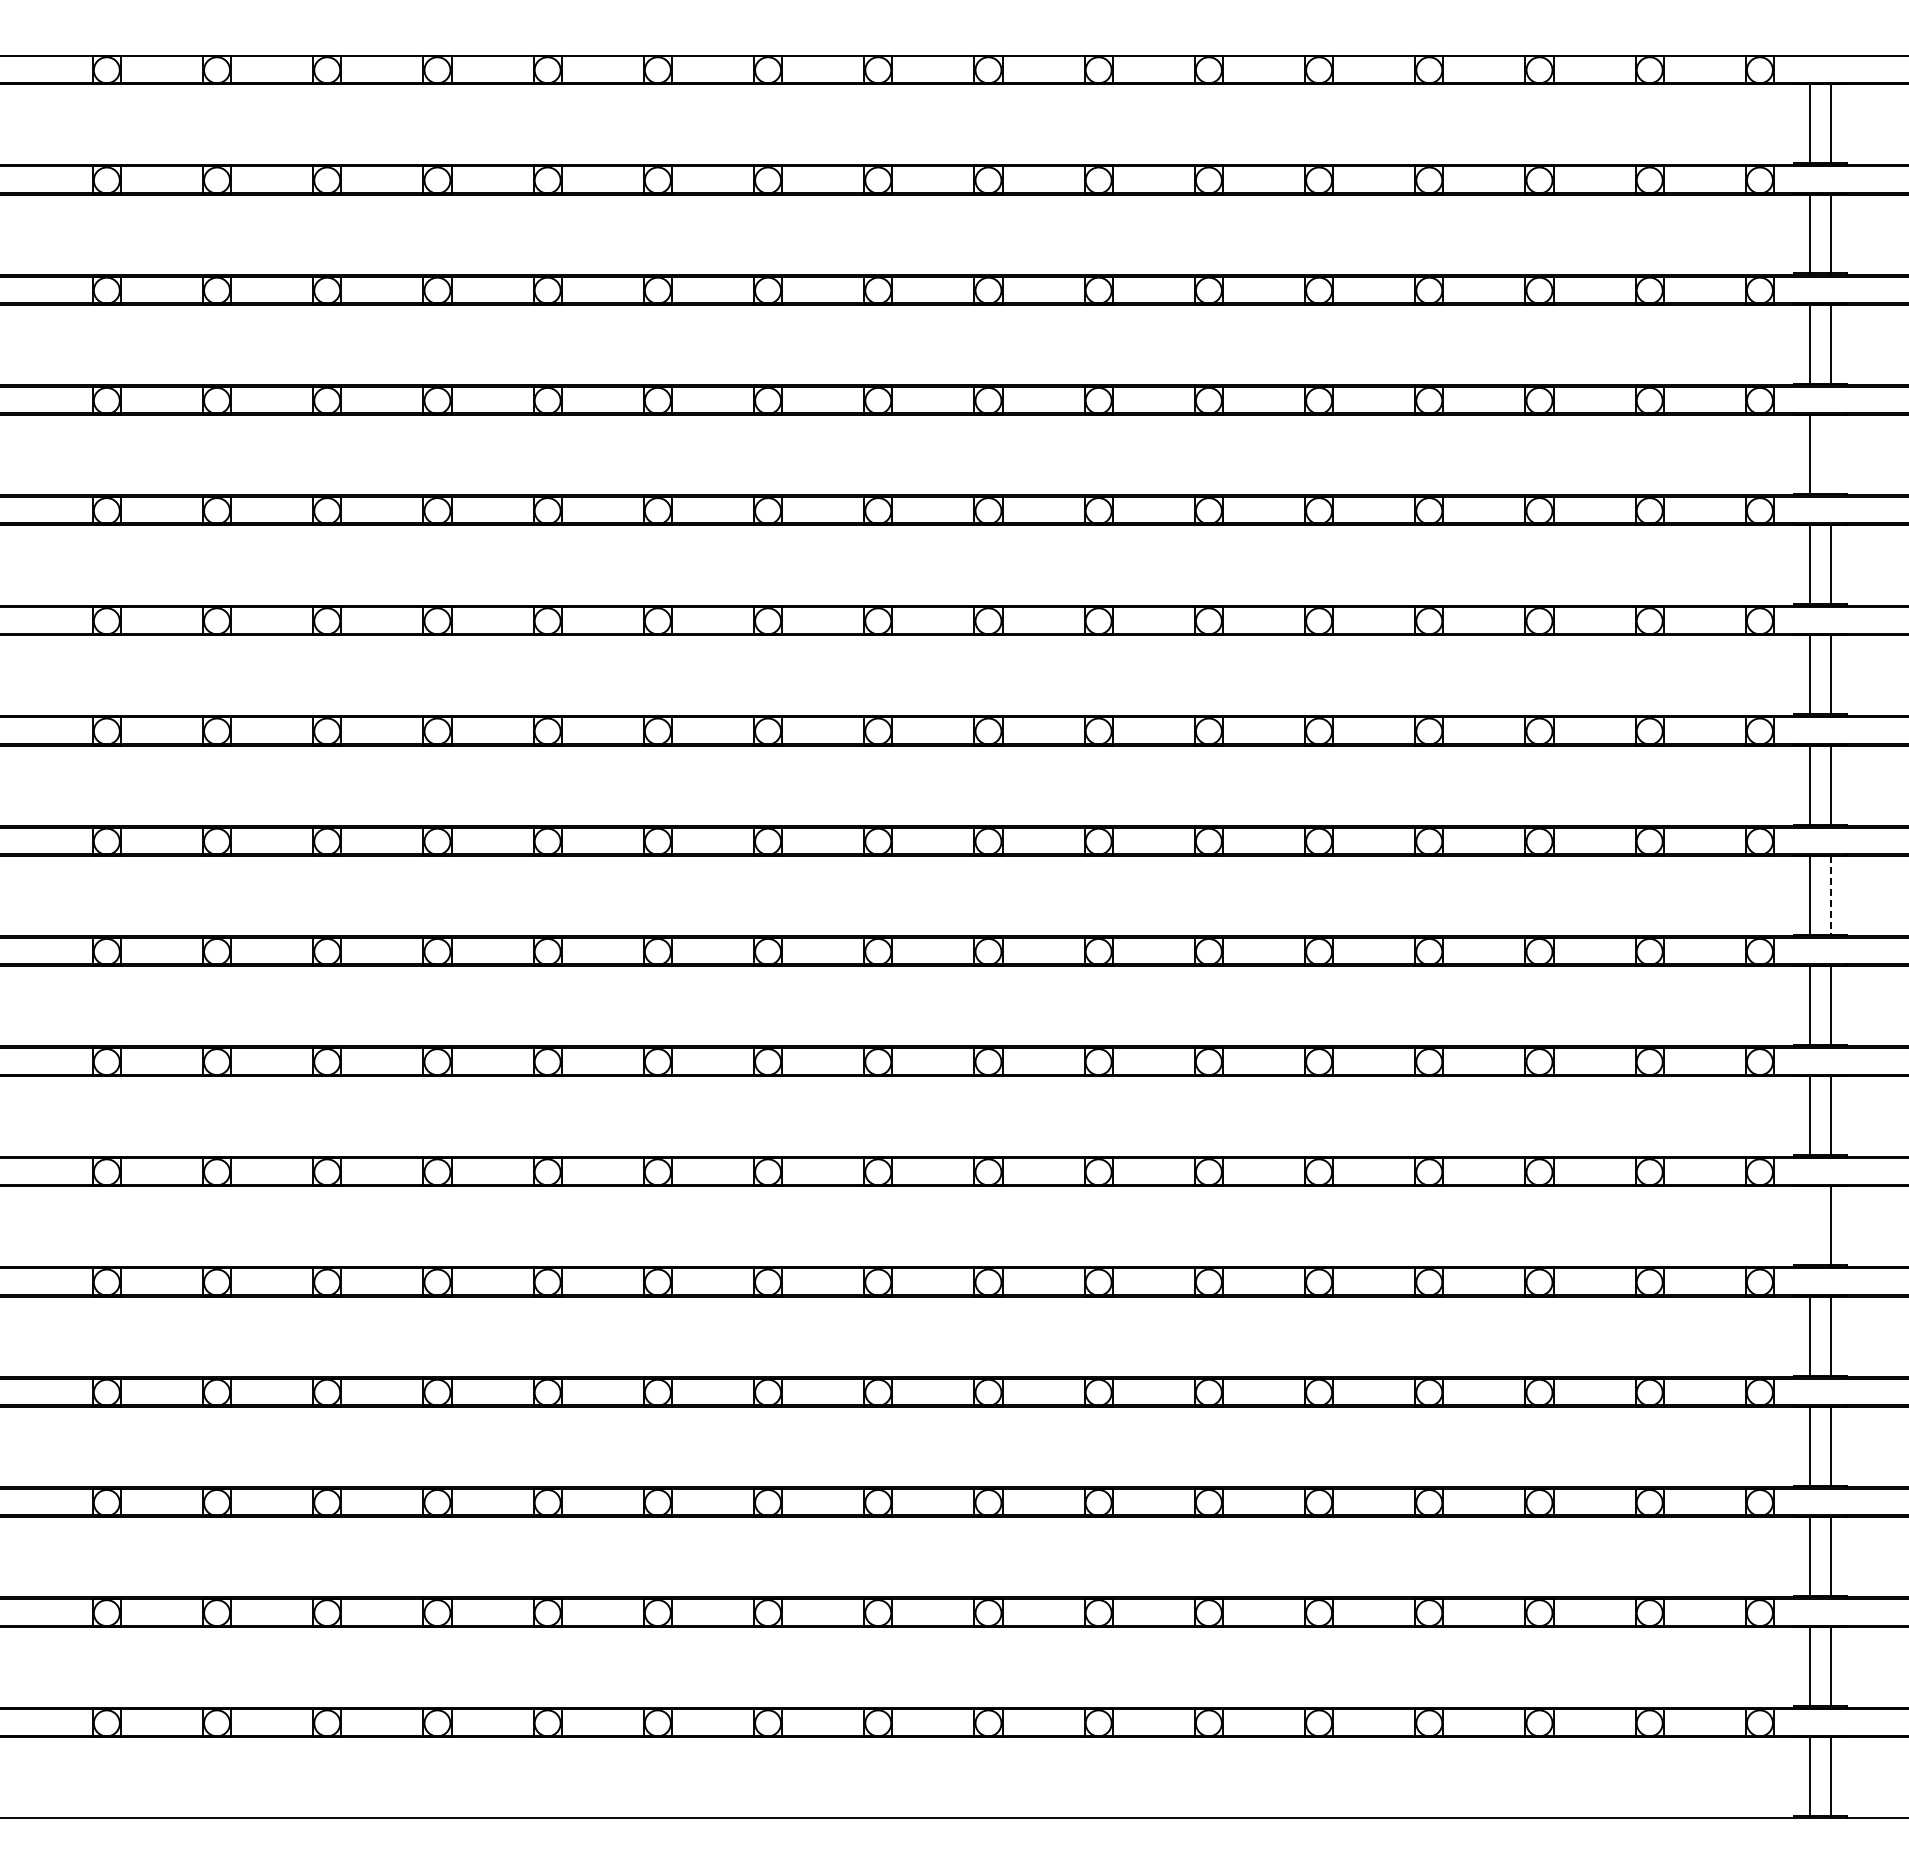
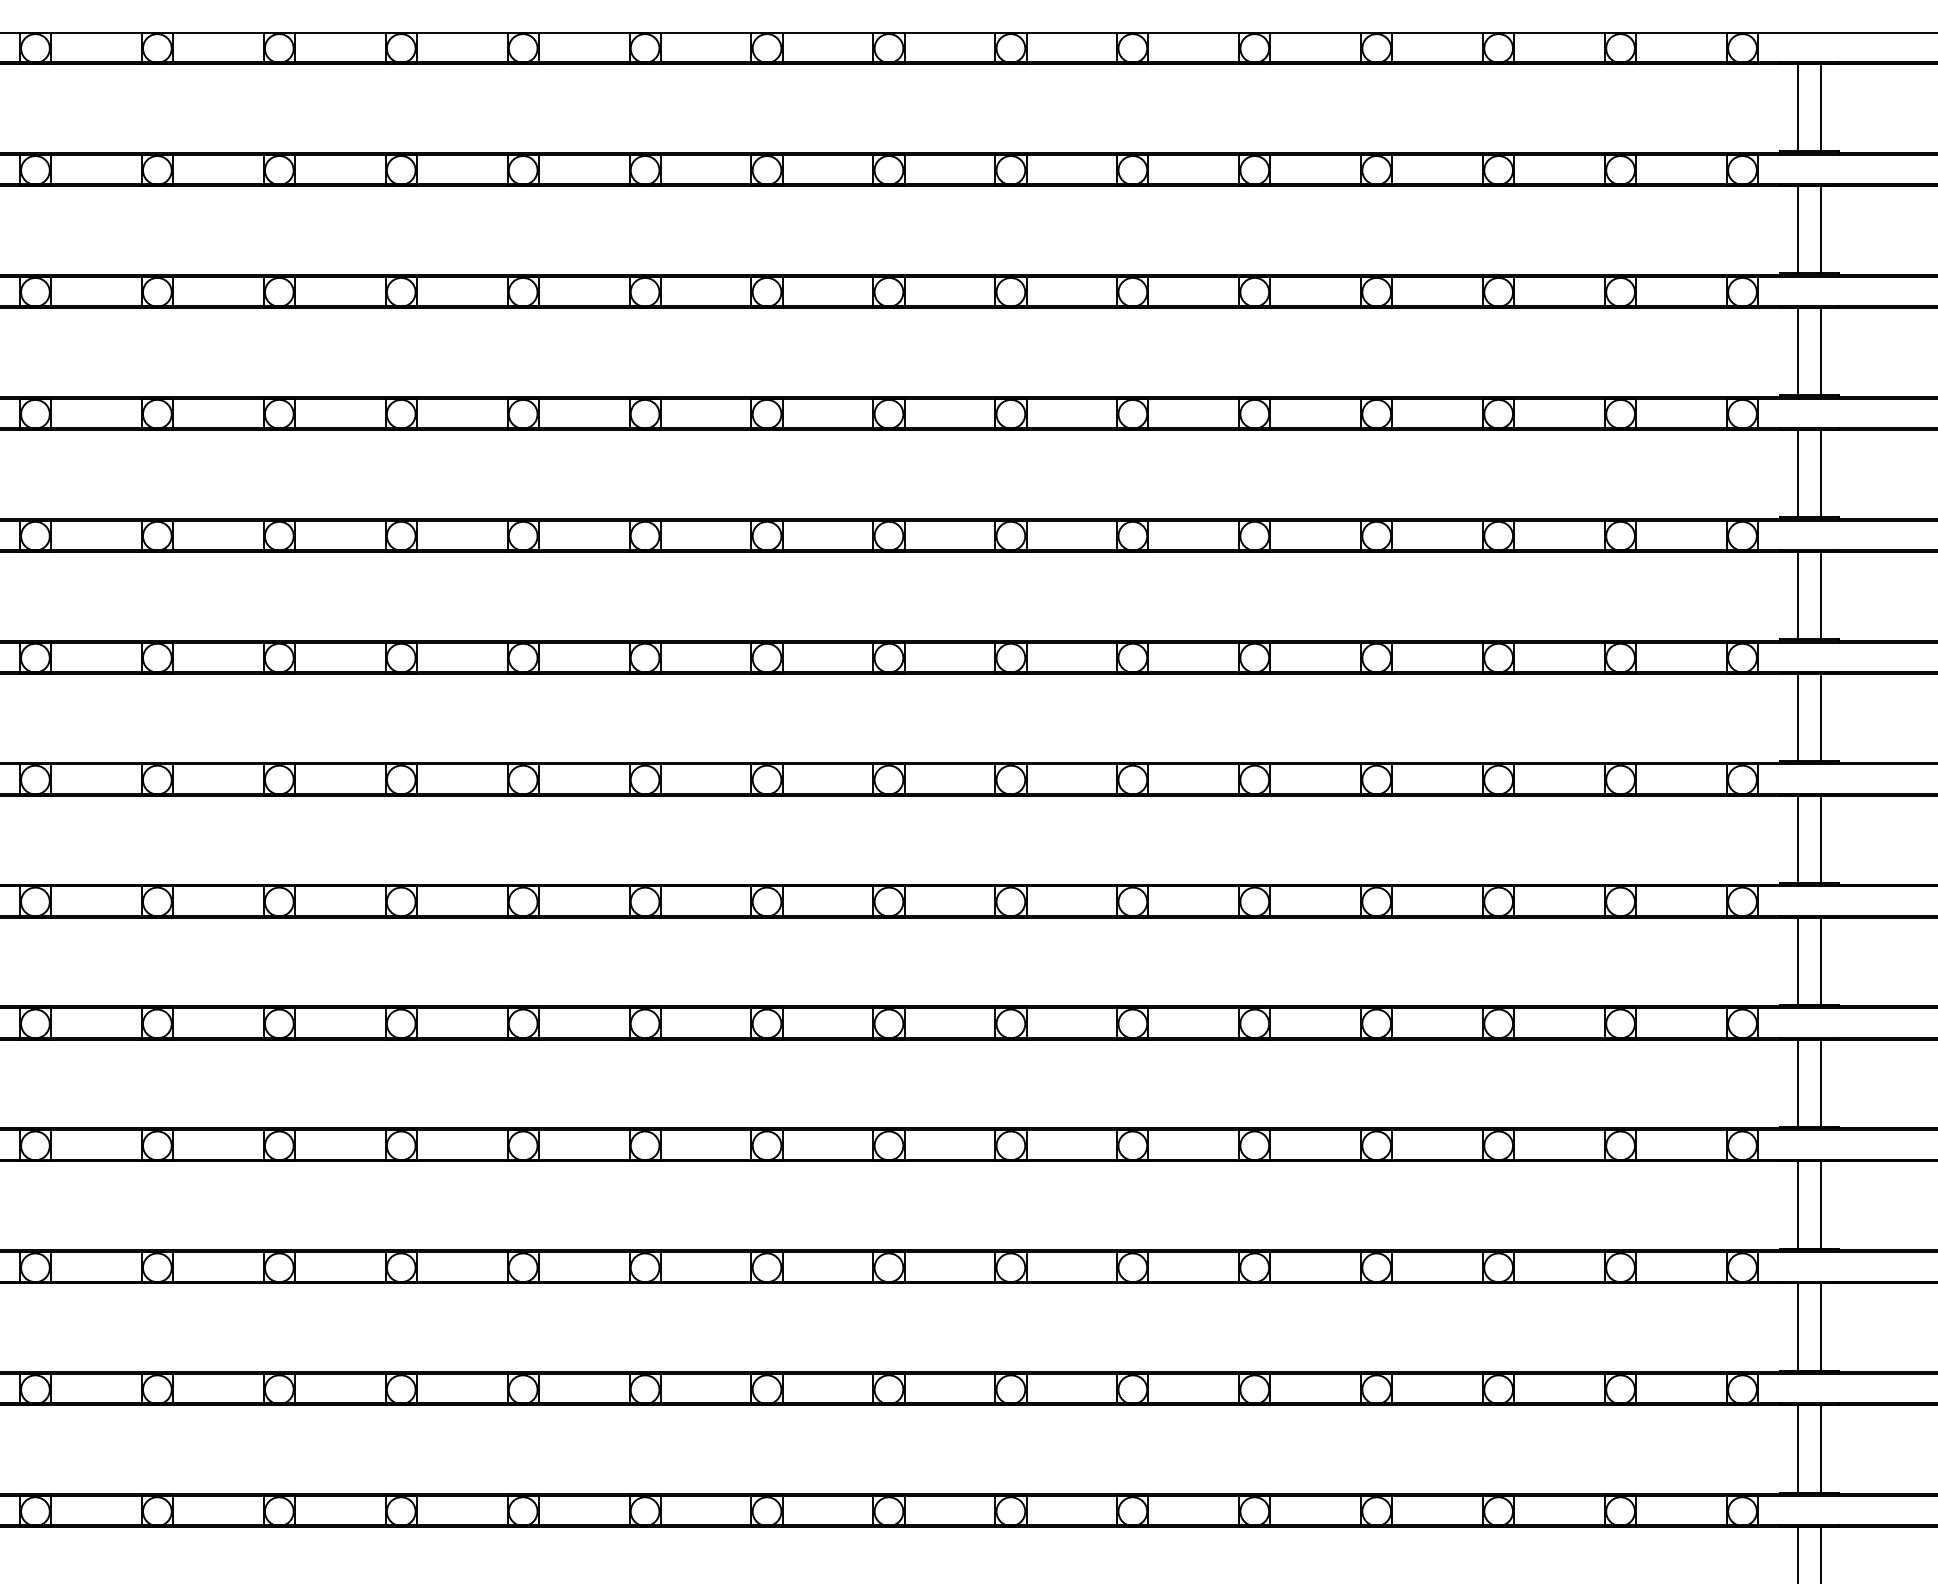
line: (1830, 453) -> (1820, 472), added
line: (1830, 895) -> (1820, 961), dashed -> solid
line: (1809, 1225) -> (1797, 1326), added

